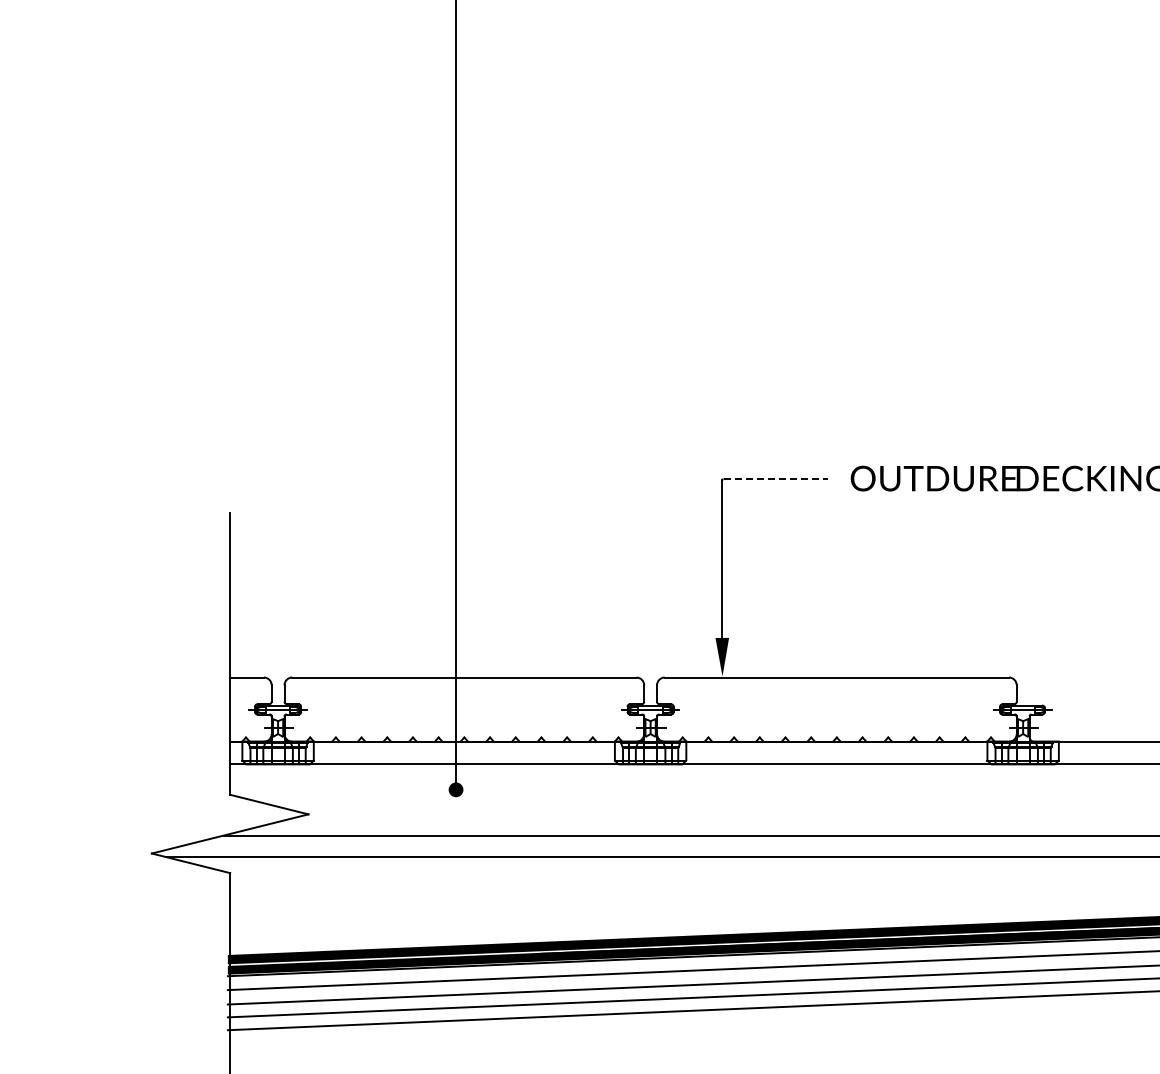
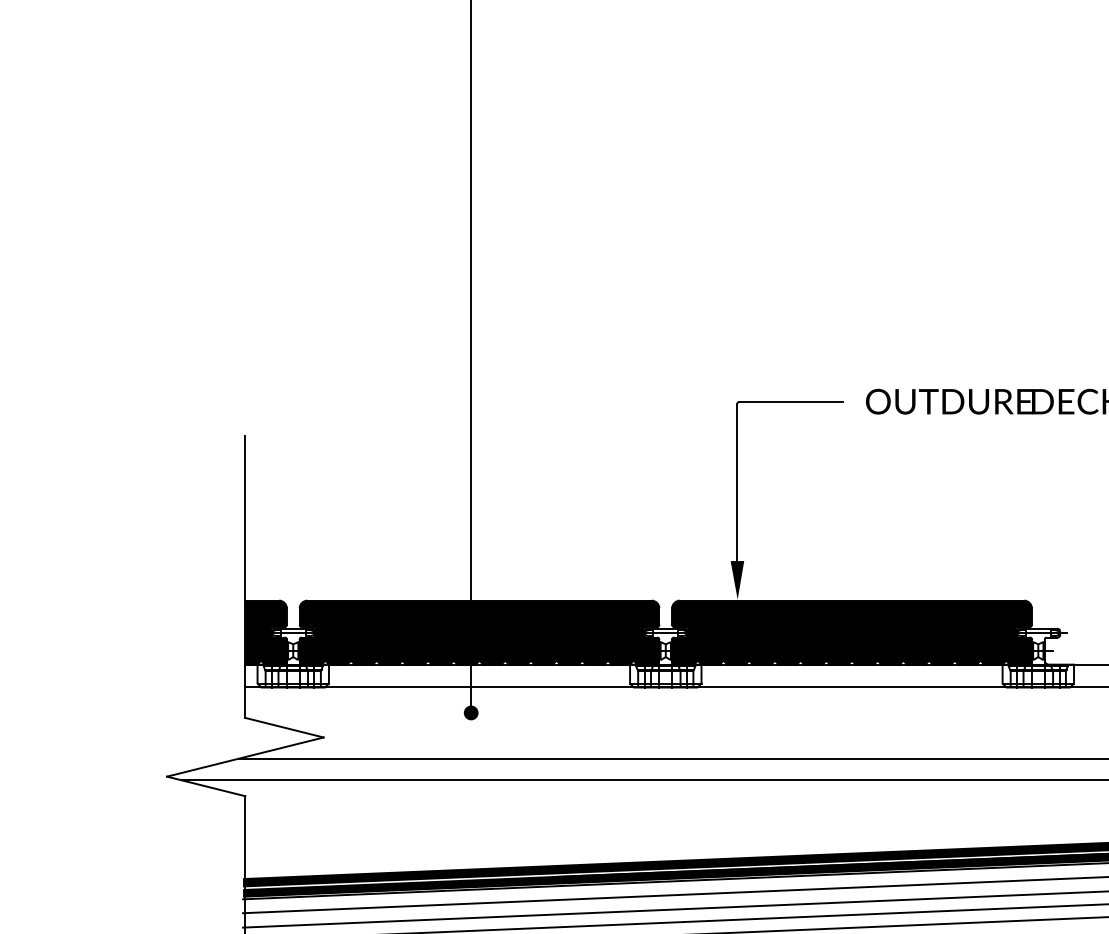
line: (776, 479) -> (791, 402), dashed -> solid
fill: (247, 709) -> (262, 632), added
fill: (464, 709) -> (479, 632), added
fill: (836, 709) -> (851, 632), added

